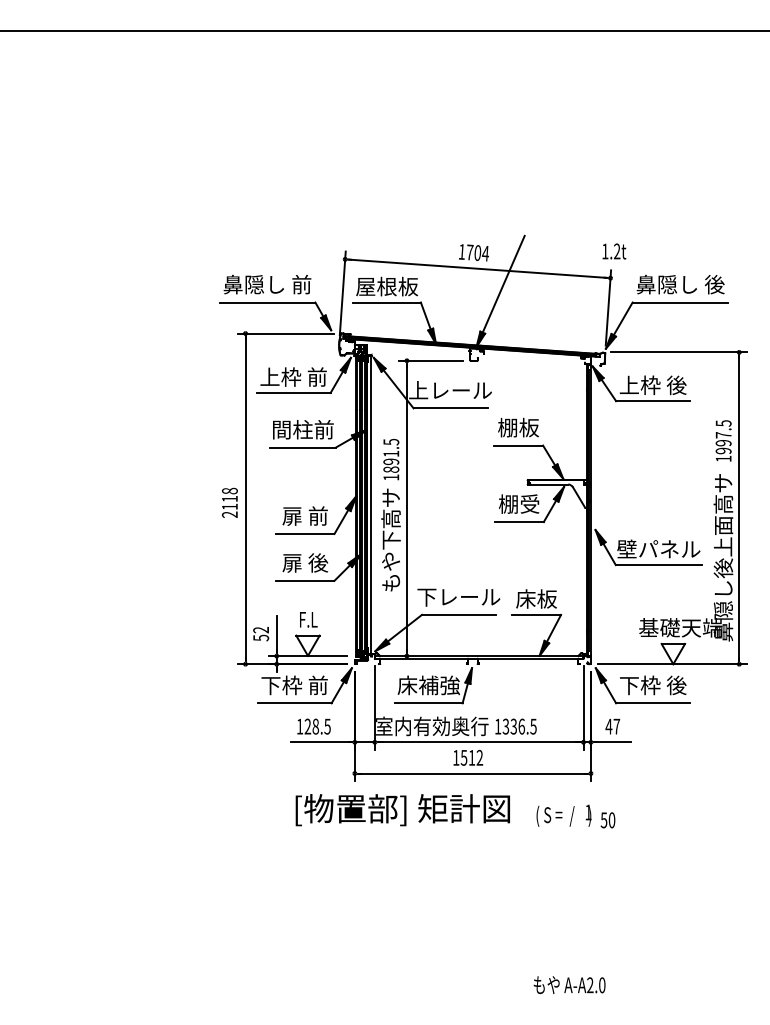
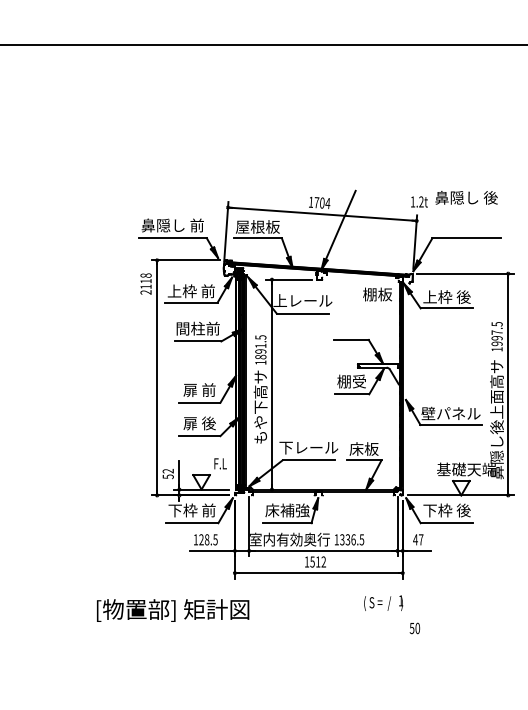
text: (680, 284) -> (466, 197), moved
text: (518, 427) -> (377, 294), moved
text: (229, 502) -> (145, 283), moved
text: (308, 619) -> (220, 463), moved
text: (402, 810) -> (172, 610), moved
text: (607, 820) -> (414, 628), moved

